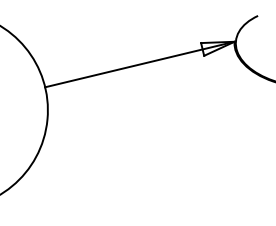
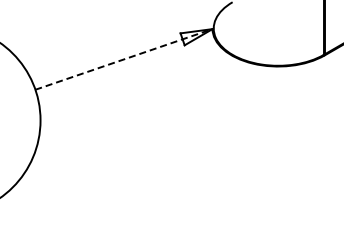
line: (139, 64) -> (123, 59), solid -> dashed

